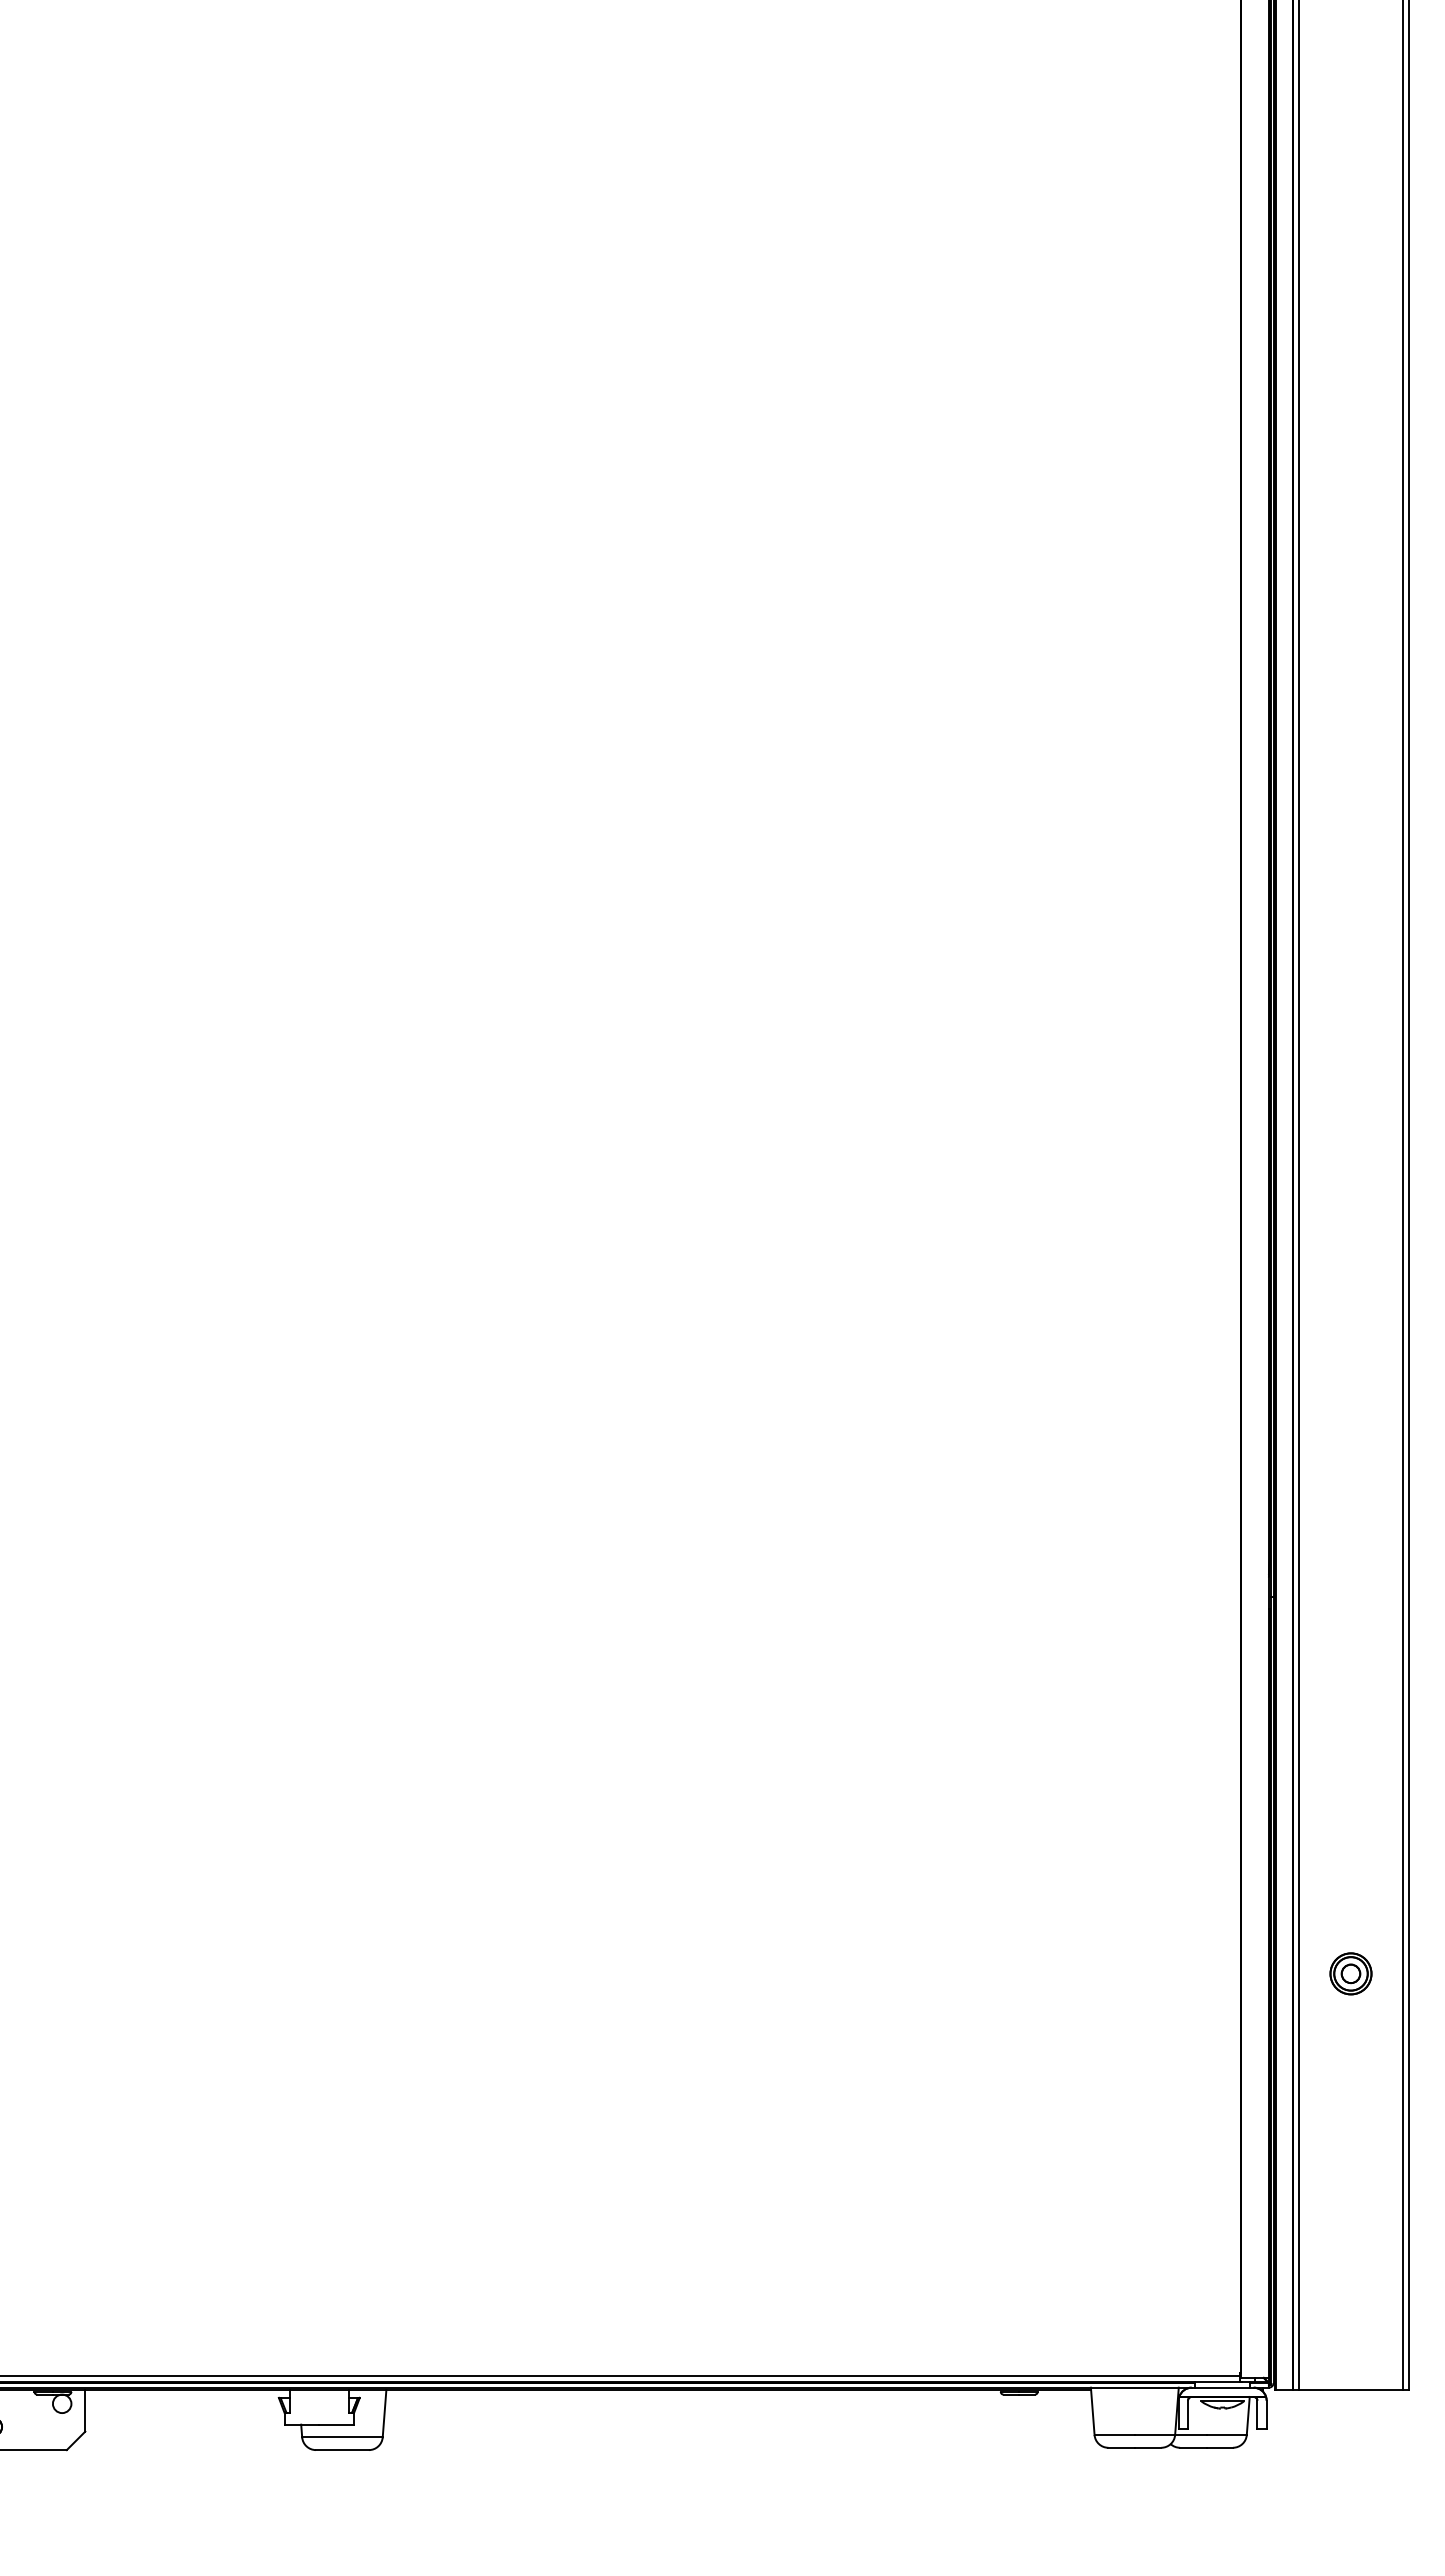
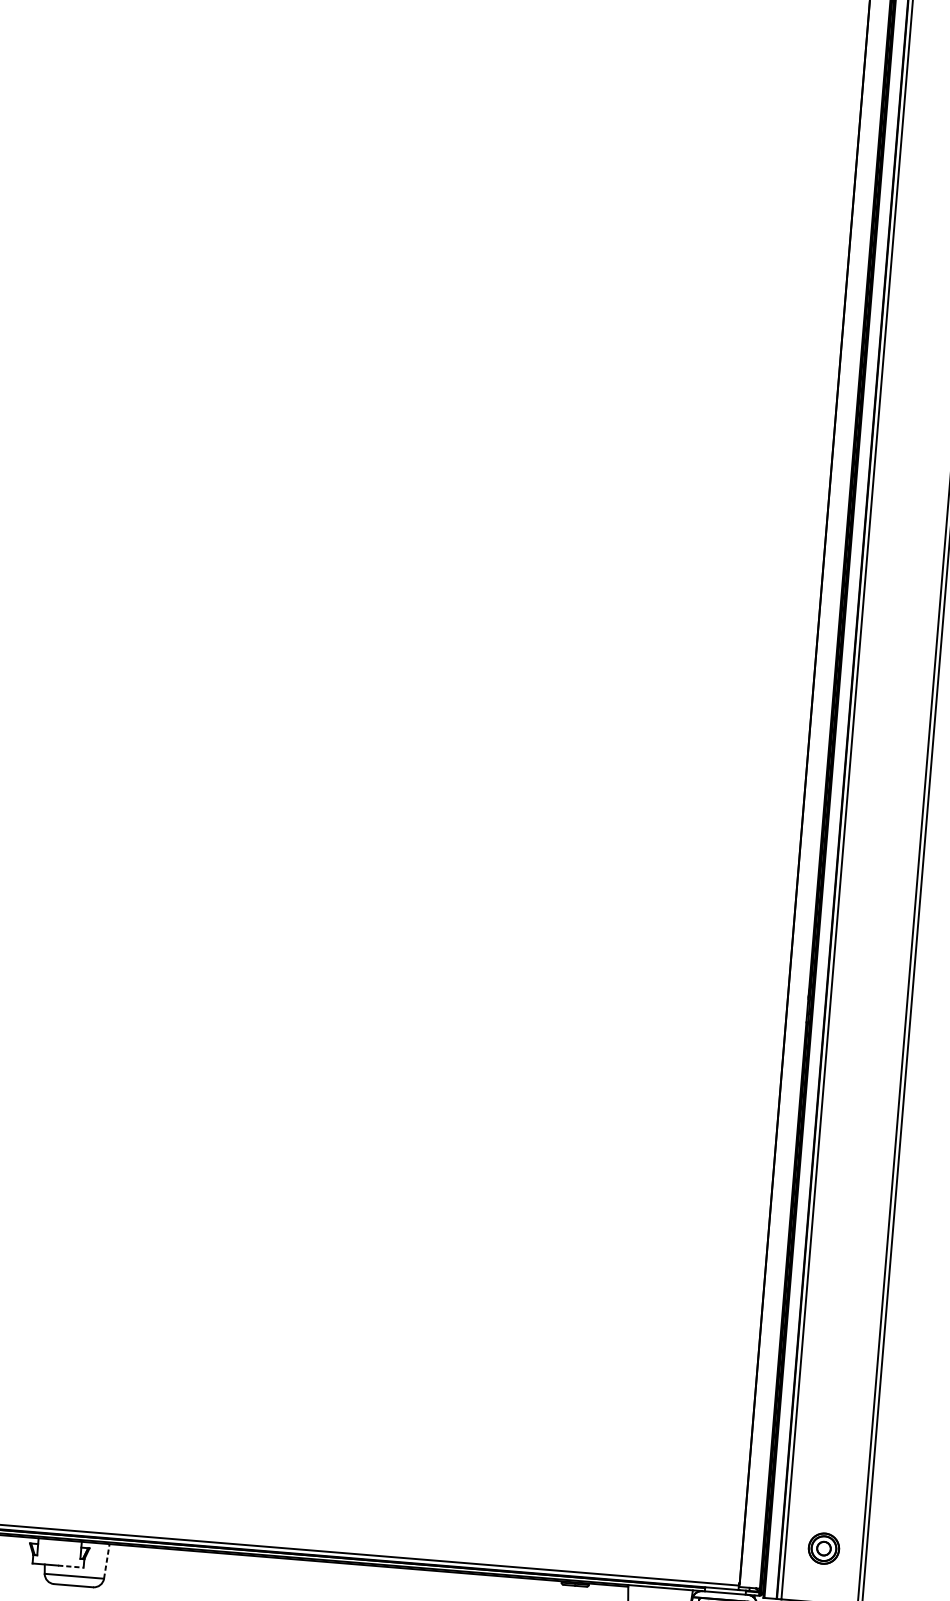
part: (1350, 1973) -> (823, 1548), moved
line: (384, 2413) -> (106, 1561), solid -> dashed
line: (337, 2424) -> (71, 1566), solid -> dashed

